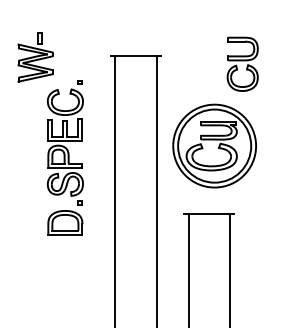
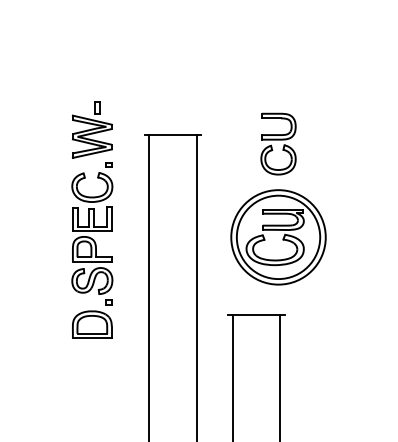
part: (34, 56) -> (91, 129), moved
part: (242, 63) -> (278, 143), moved
part: (214, 146) -> (278, 237), moved

